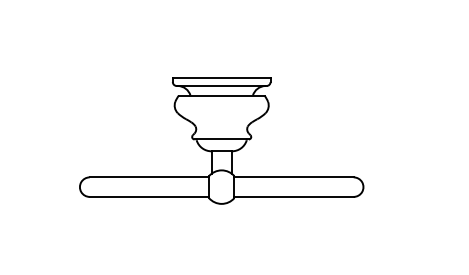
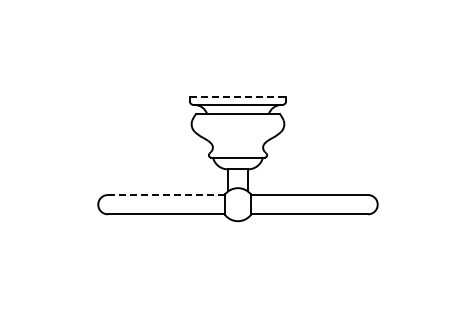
line: (222, 78) -> (238, 97), solid -> dashed
line: (149, 177) -> (166, 195), solid -> dashed

